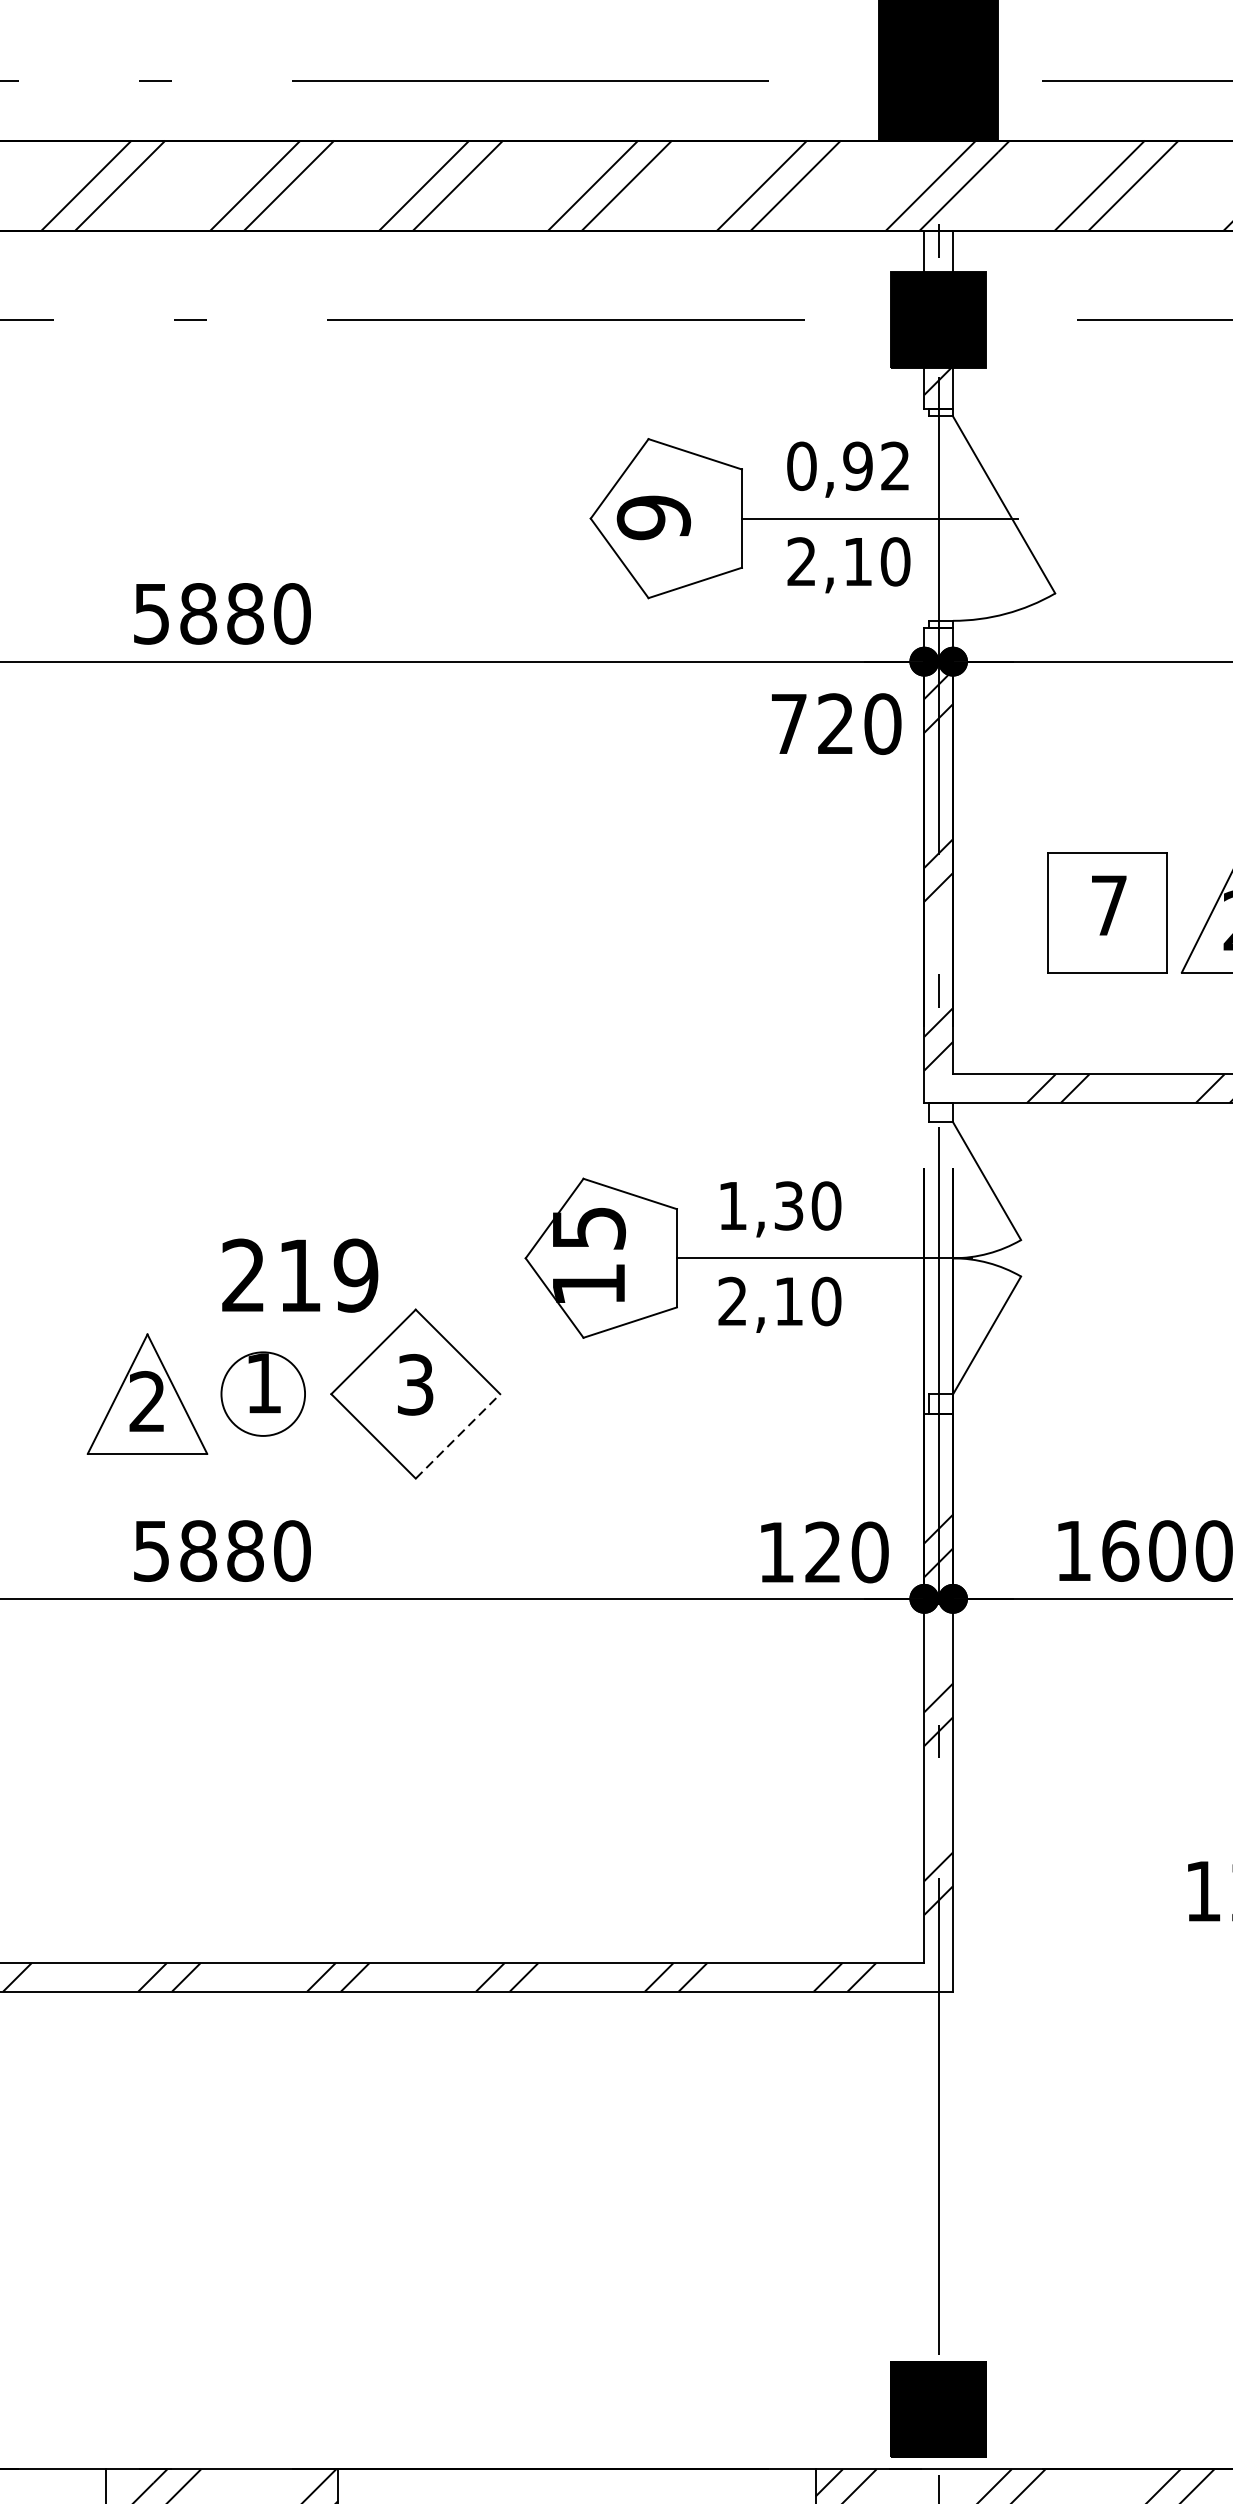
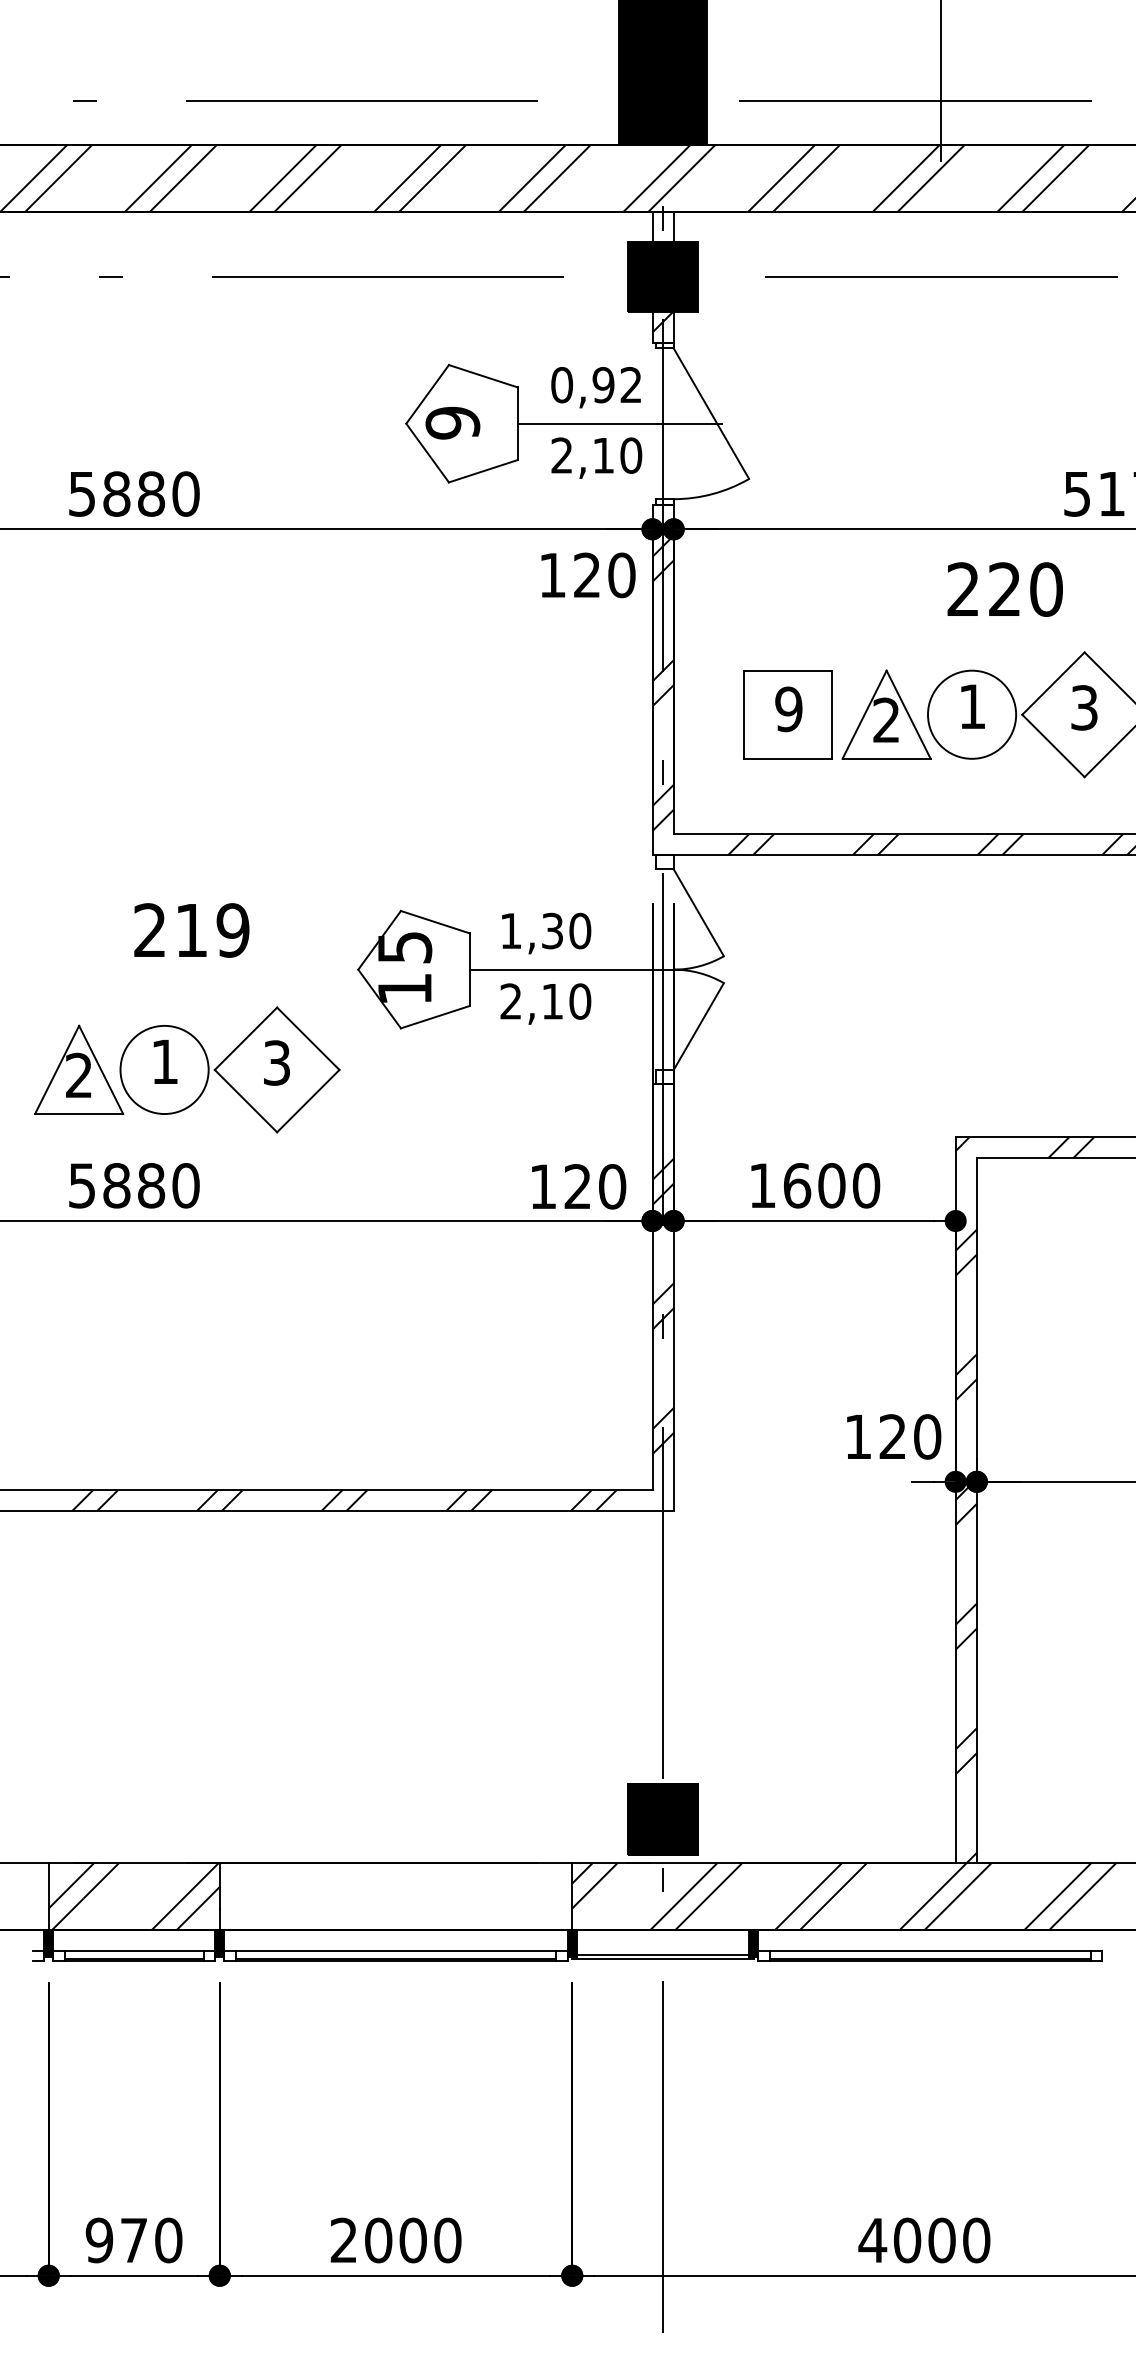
text: (788, 724) -> (552, 575), 720 -> 120
text: (1108, 905) -> (788, 709), 7 -> 9
text: (299, 1275) -> (191, 930), moved
circle: (263, 1393) -> (164, 1069), size x1.43
line: (458, 1435) -> (308, 1100), dashed -> solid

